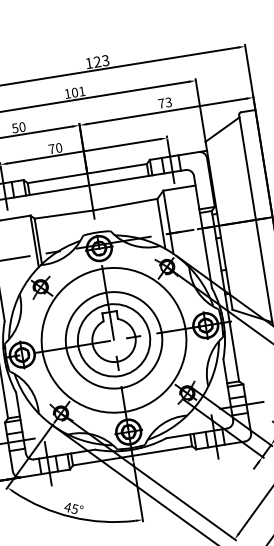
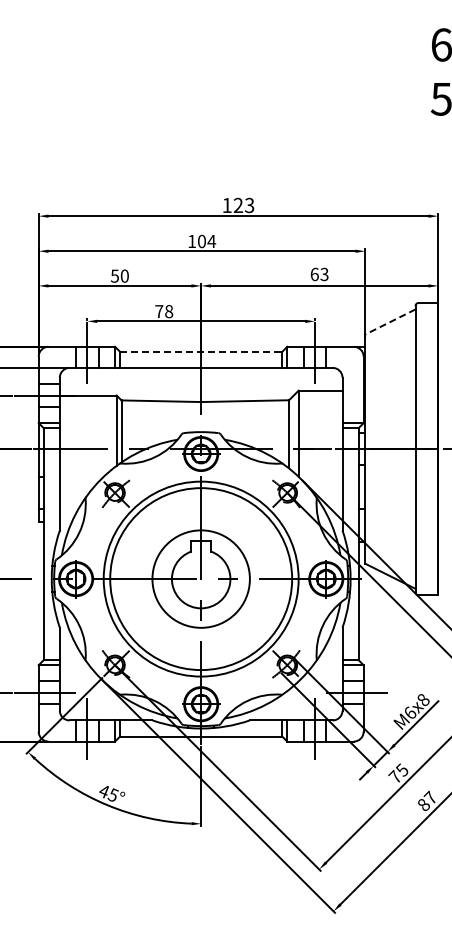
text: (81, 91) -> (211, 241), 101 -> 104
text: (161, 103) -> (314, 274), 73 -> 63
line: (221, 130) -> (389, 322), solid -> dashed
text: (59, 147) -> (169, 311), 70 -> 78
line: (87, 173) -> (201, 351), solid -> dashed
circle: (114, 340) -> (201, 579), size x1.4

